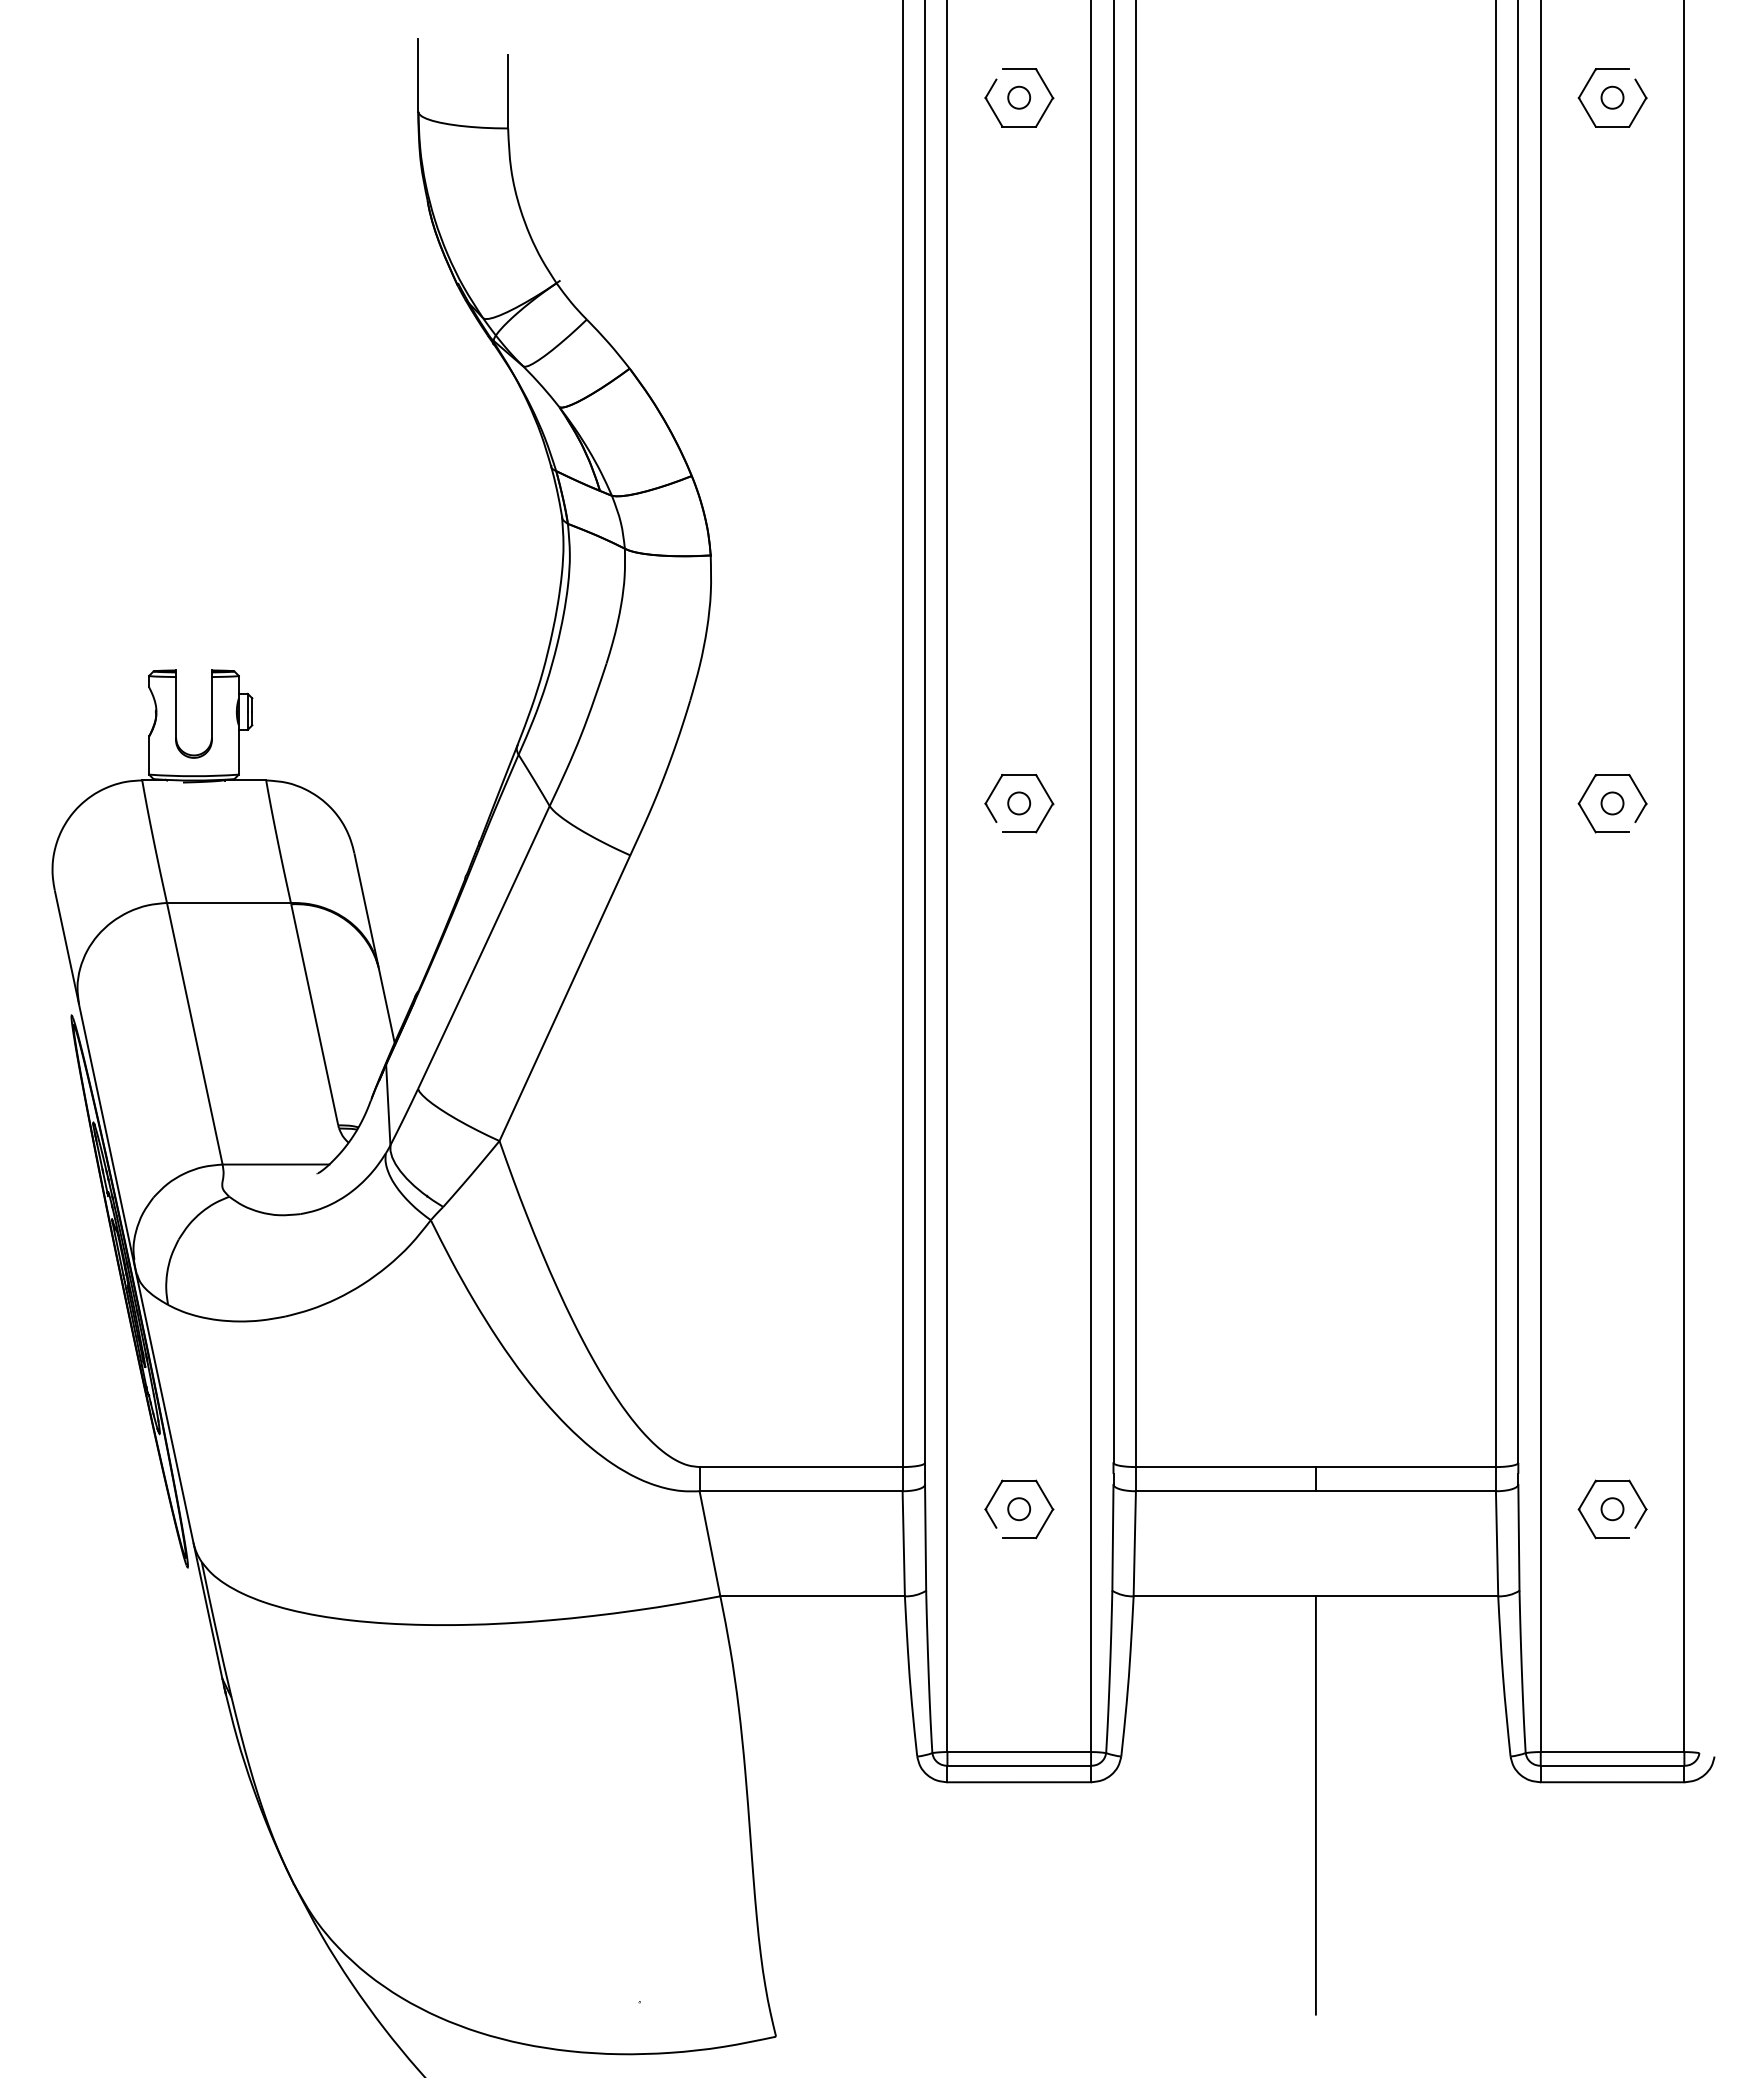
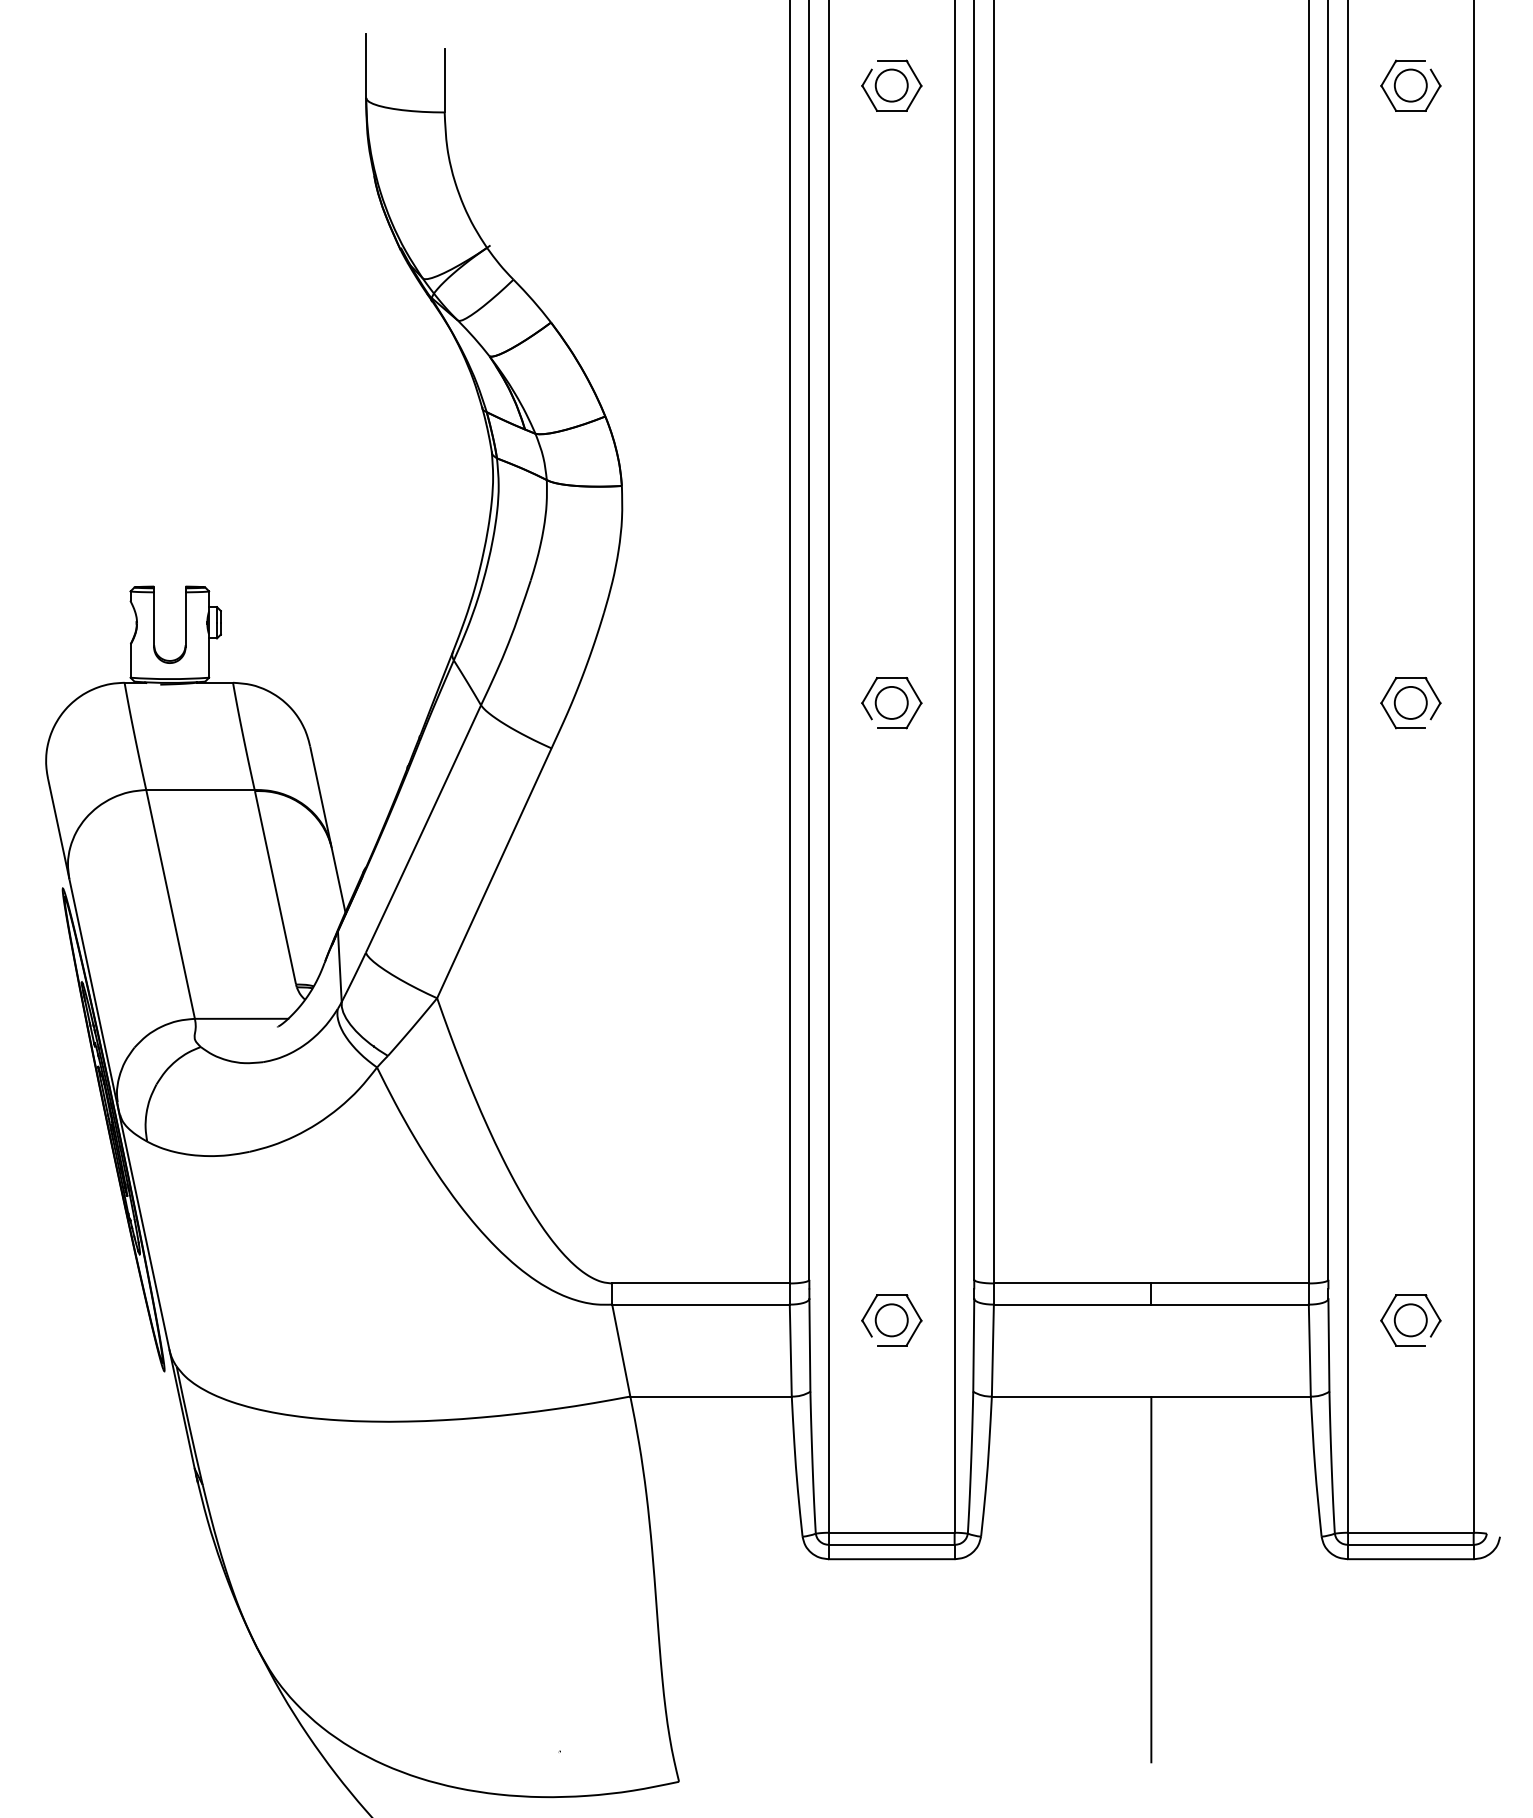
circle: (1018, 97) -> (891, 85), size x1.67
circle: (1612, 97) -> (1410, 85), size x1.67
circle: (1018, 803) -> (891, 702), size x1.67
circle: (1612, 803) -> (1410, 702), size x1.67
circle: (1018, 1508) -> (891, 1319), size x1.67
circle: (1612, 1508) -> (1410, 1319), size x1.67

